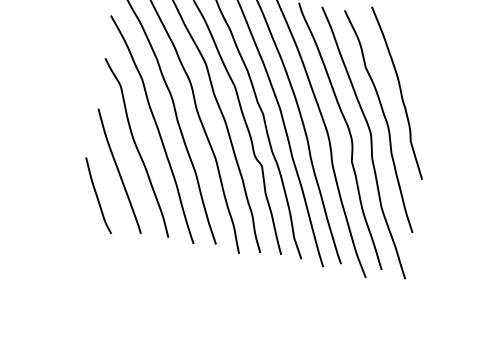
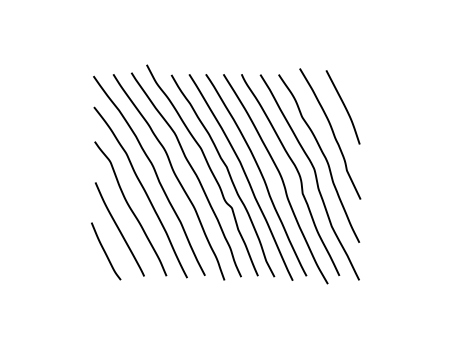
curve: (419, 63) -> (344, 107), added

